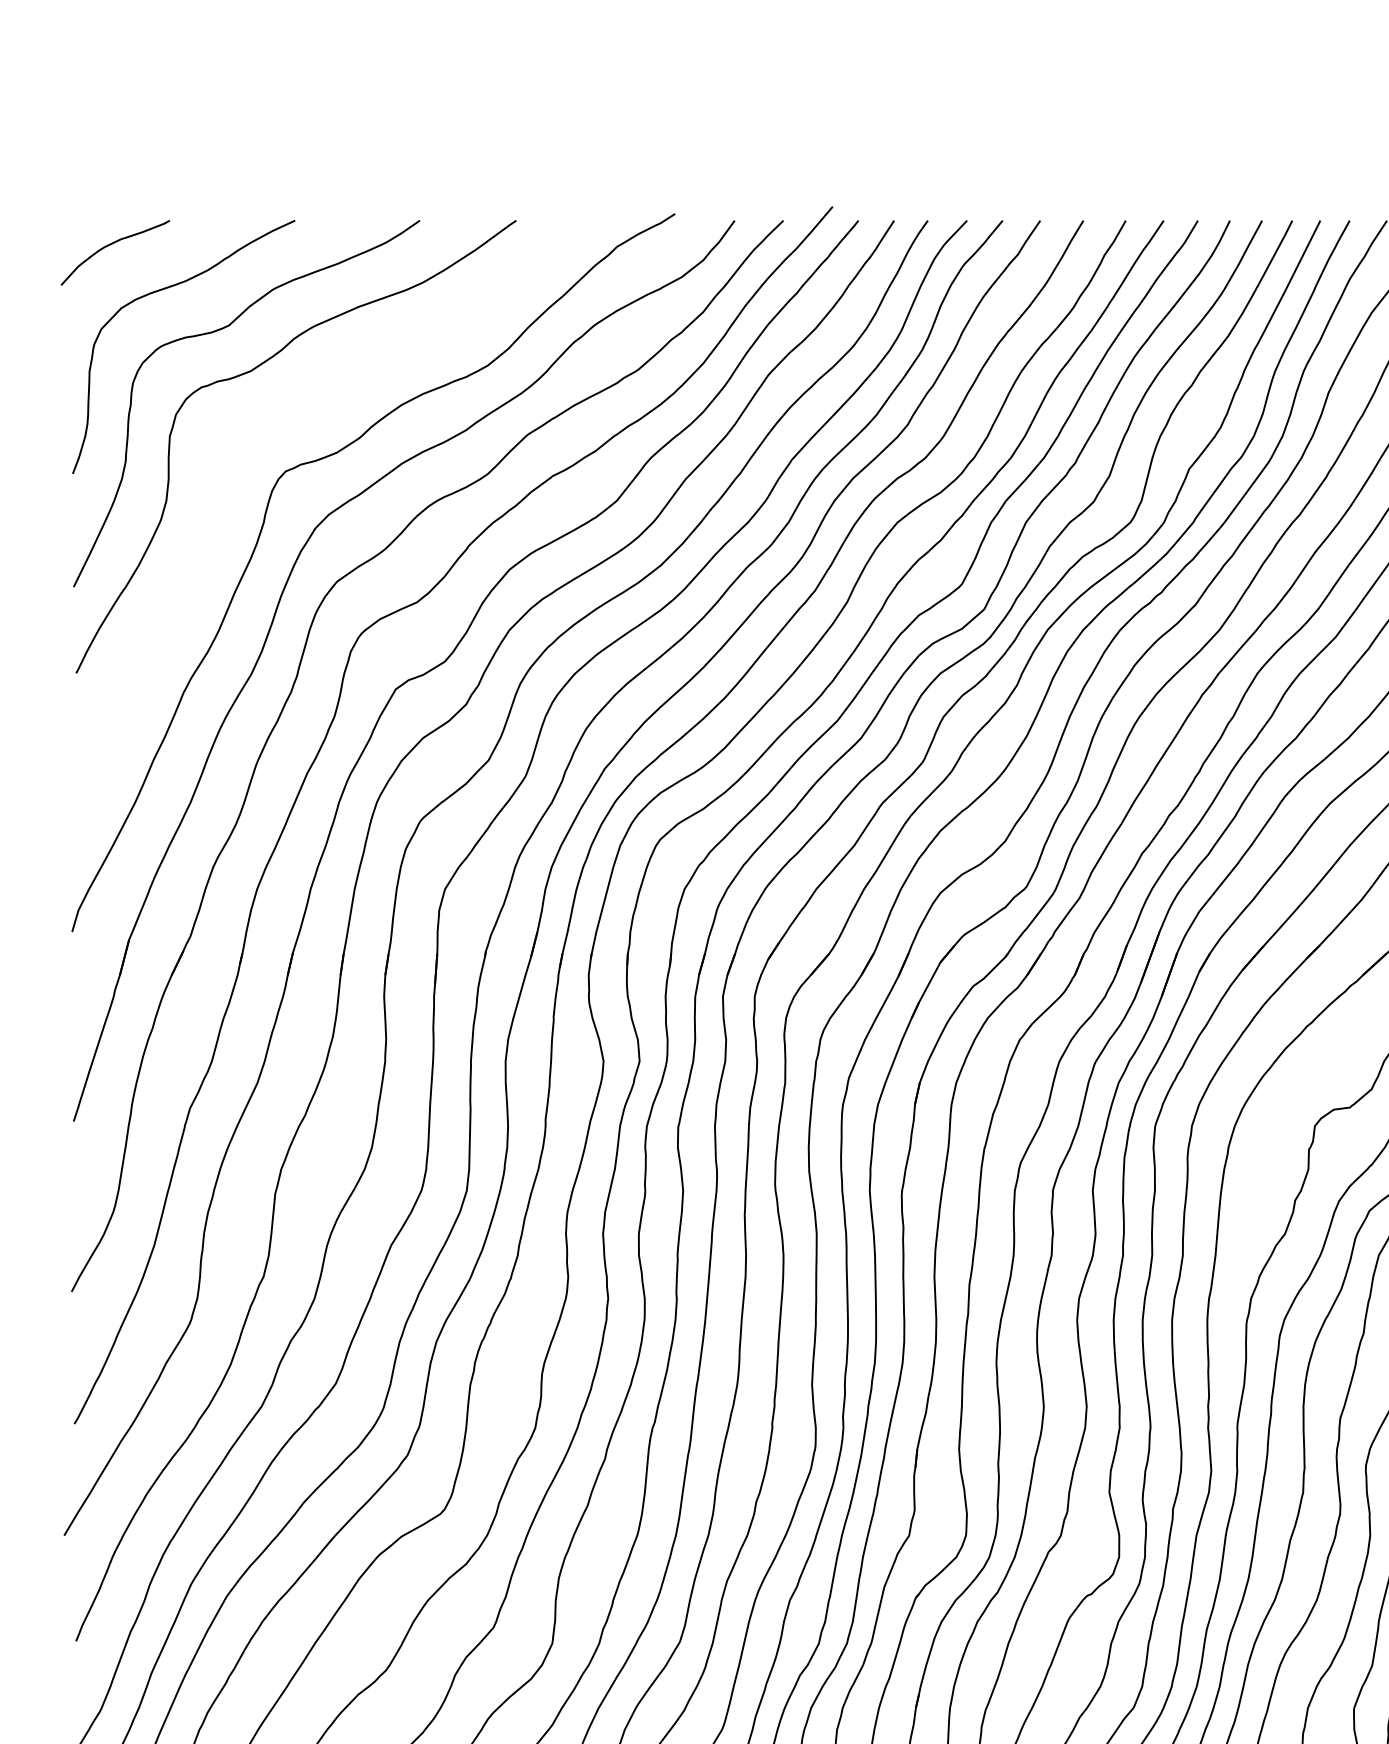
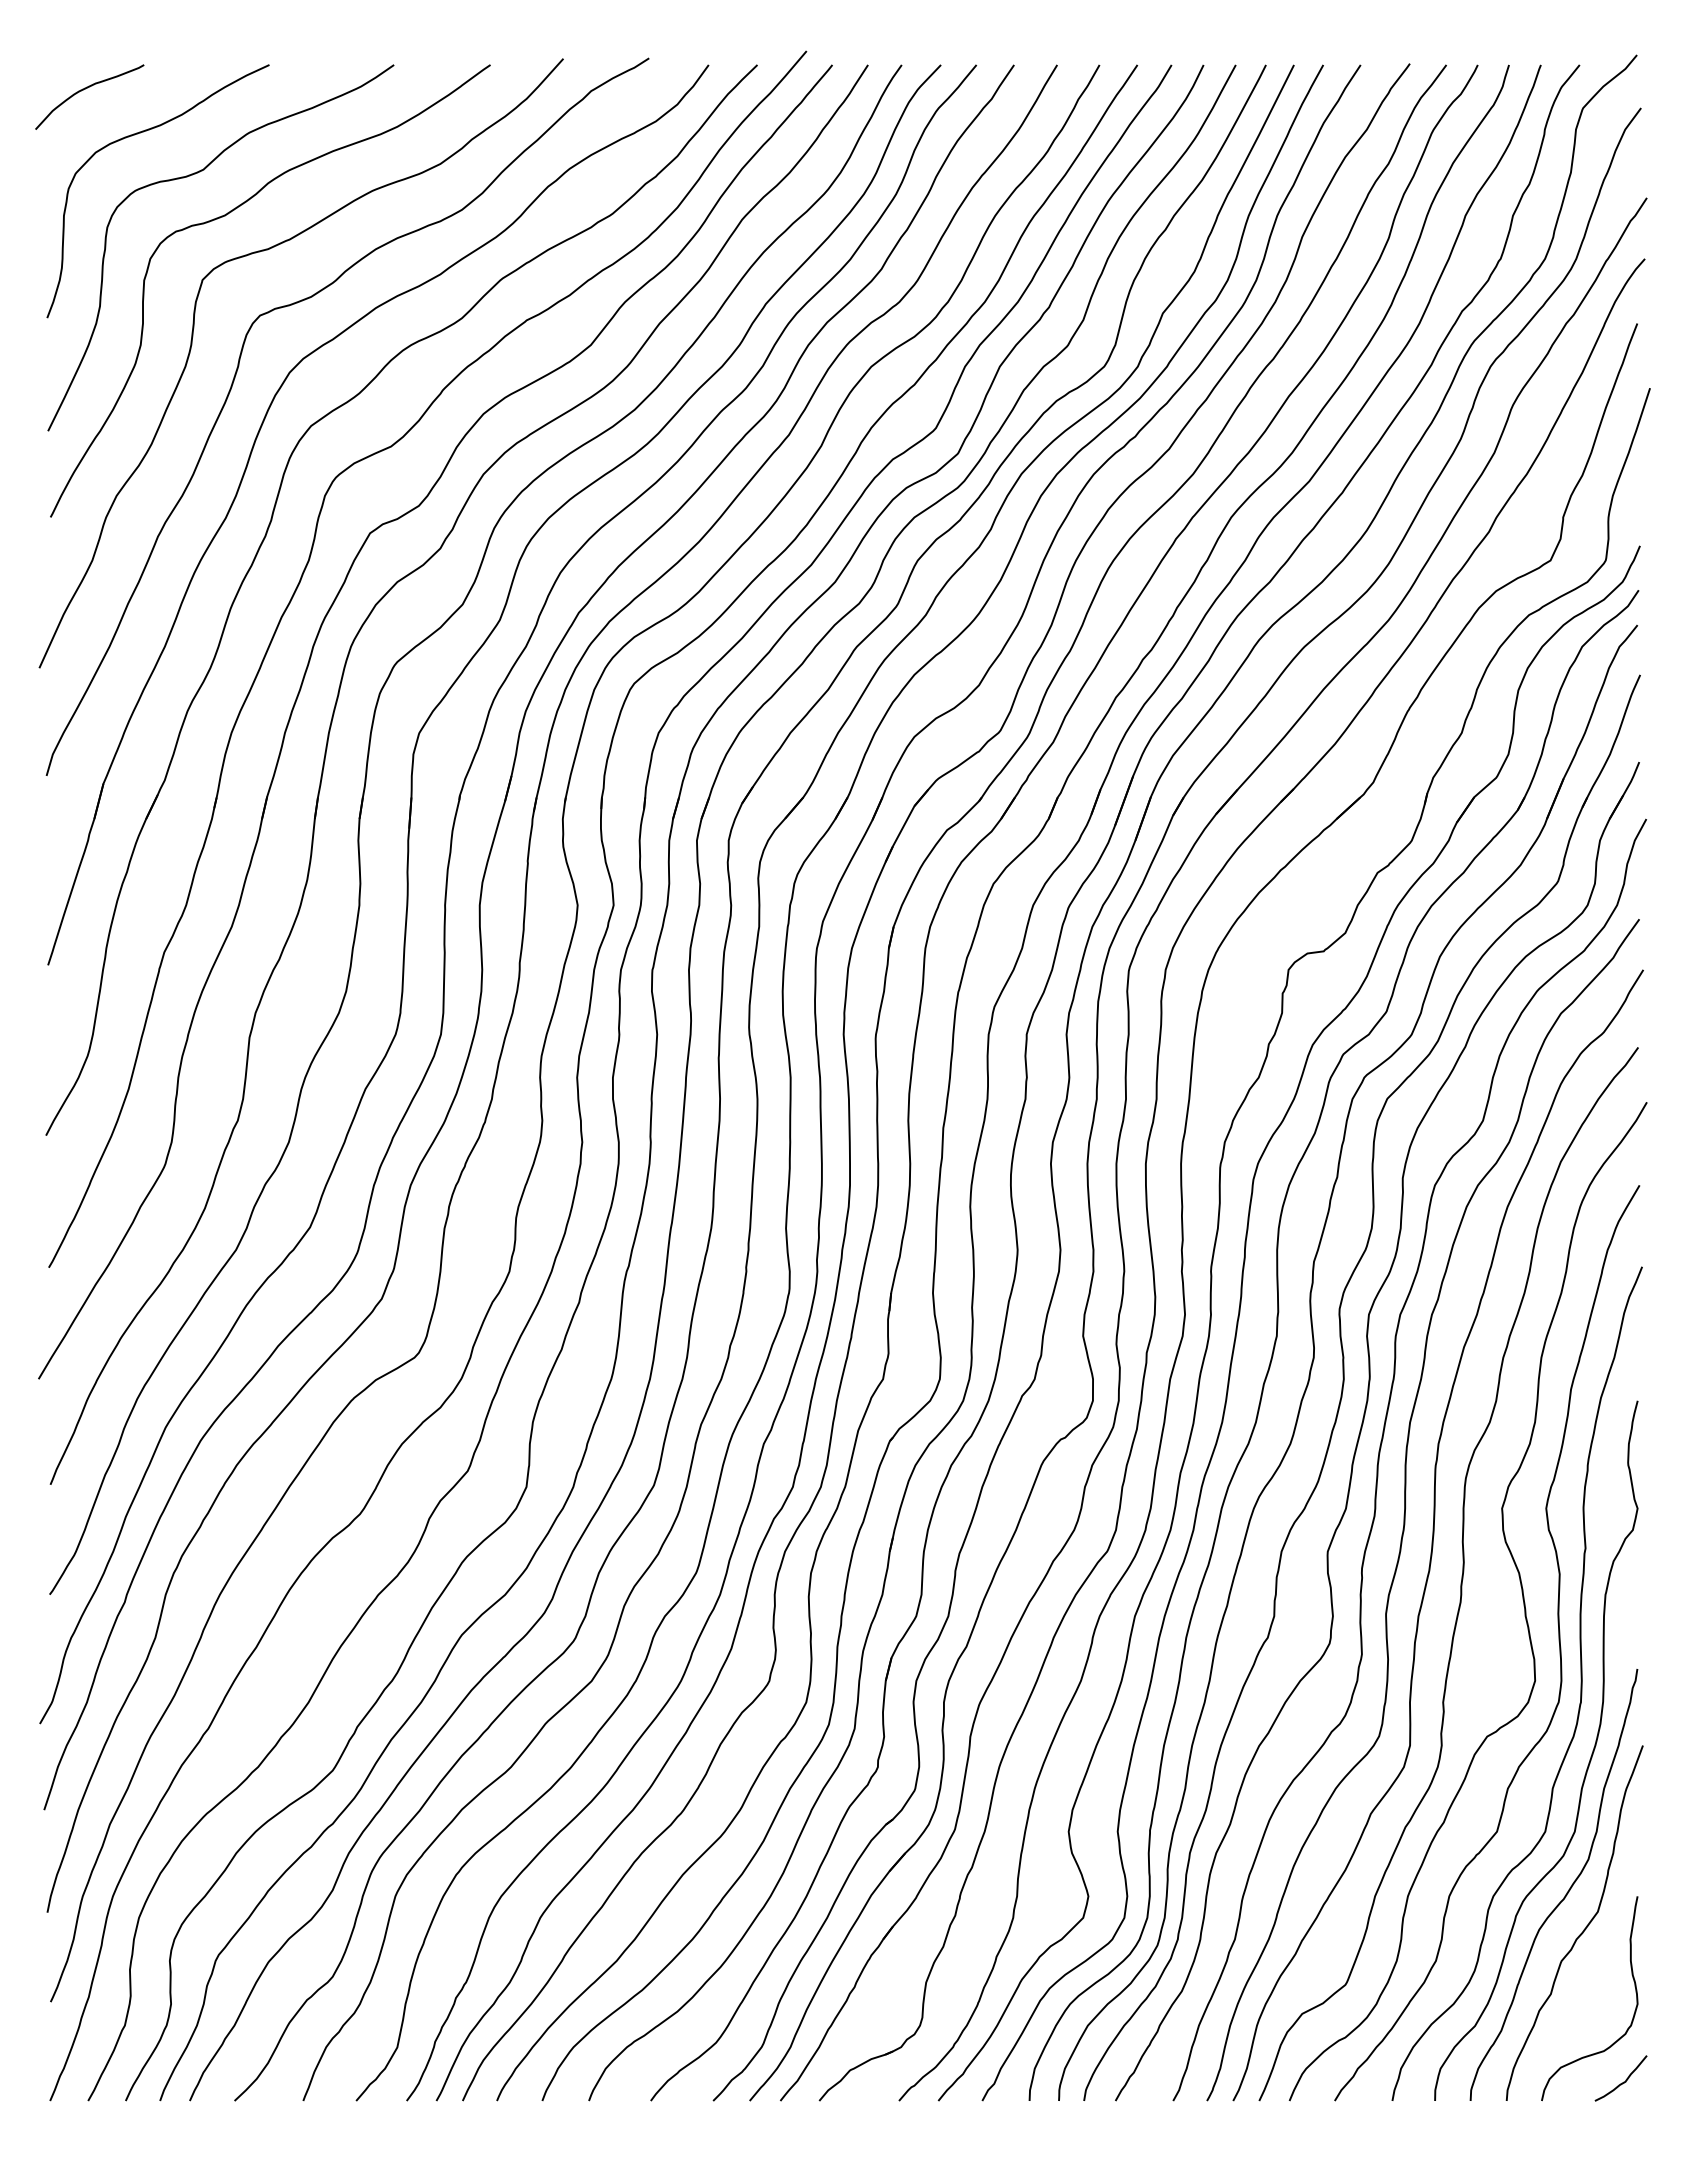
curve: (218, 501) -> (192, 345), added

